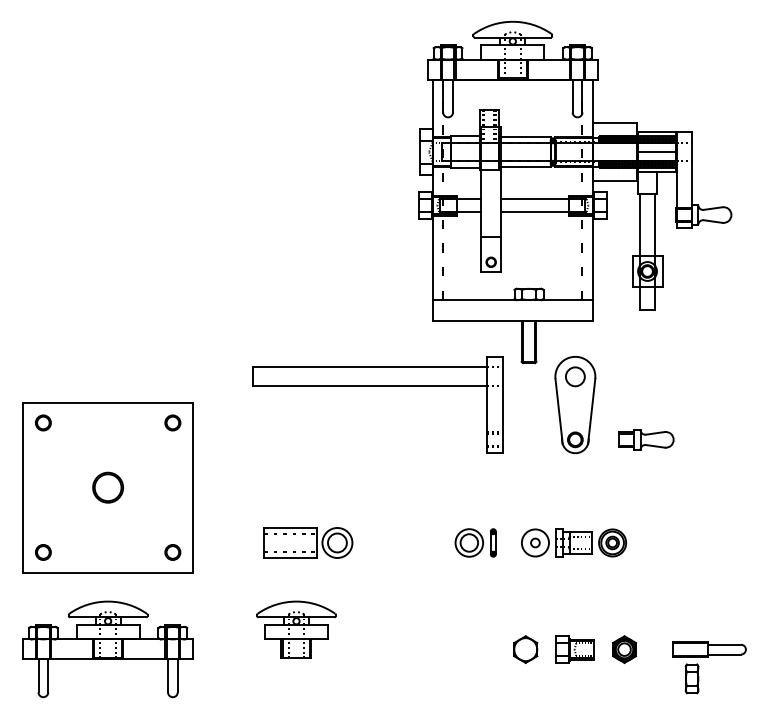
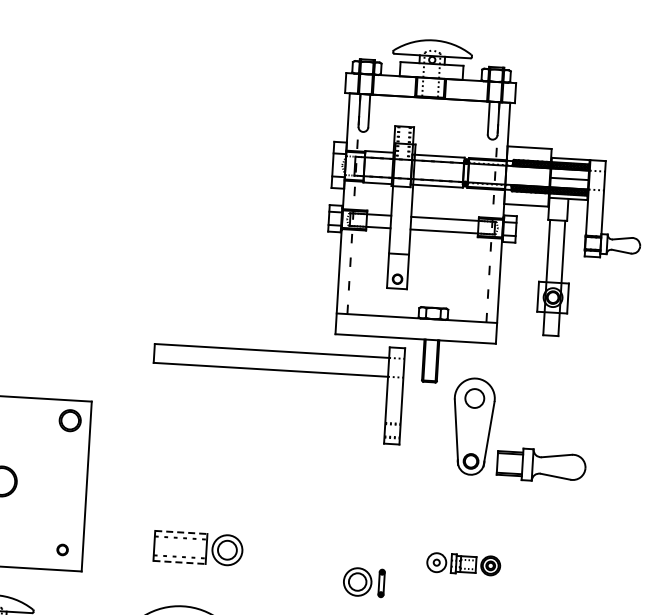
part: (377, 386) -> (278, 370), moved
circle: (172, 422) -> (69, 420), size x1.4
part: (646, 439) -> (542, 465), size x1.6
line: (290, 527) -> (181, 532), solid -> dashed
part: (475, 542) -> (363, 581), moved
part: (574, 542) -> (464, 563), size x0.7
circle: (172, 552) -> (62, 549), size x0.7
line: (290, 557) -> (179, 561), solid -> dashed

